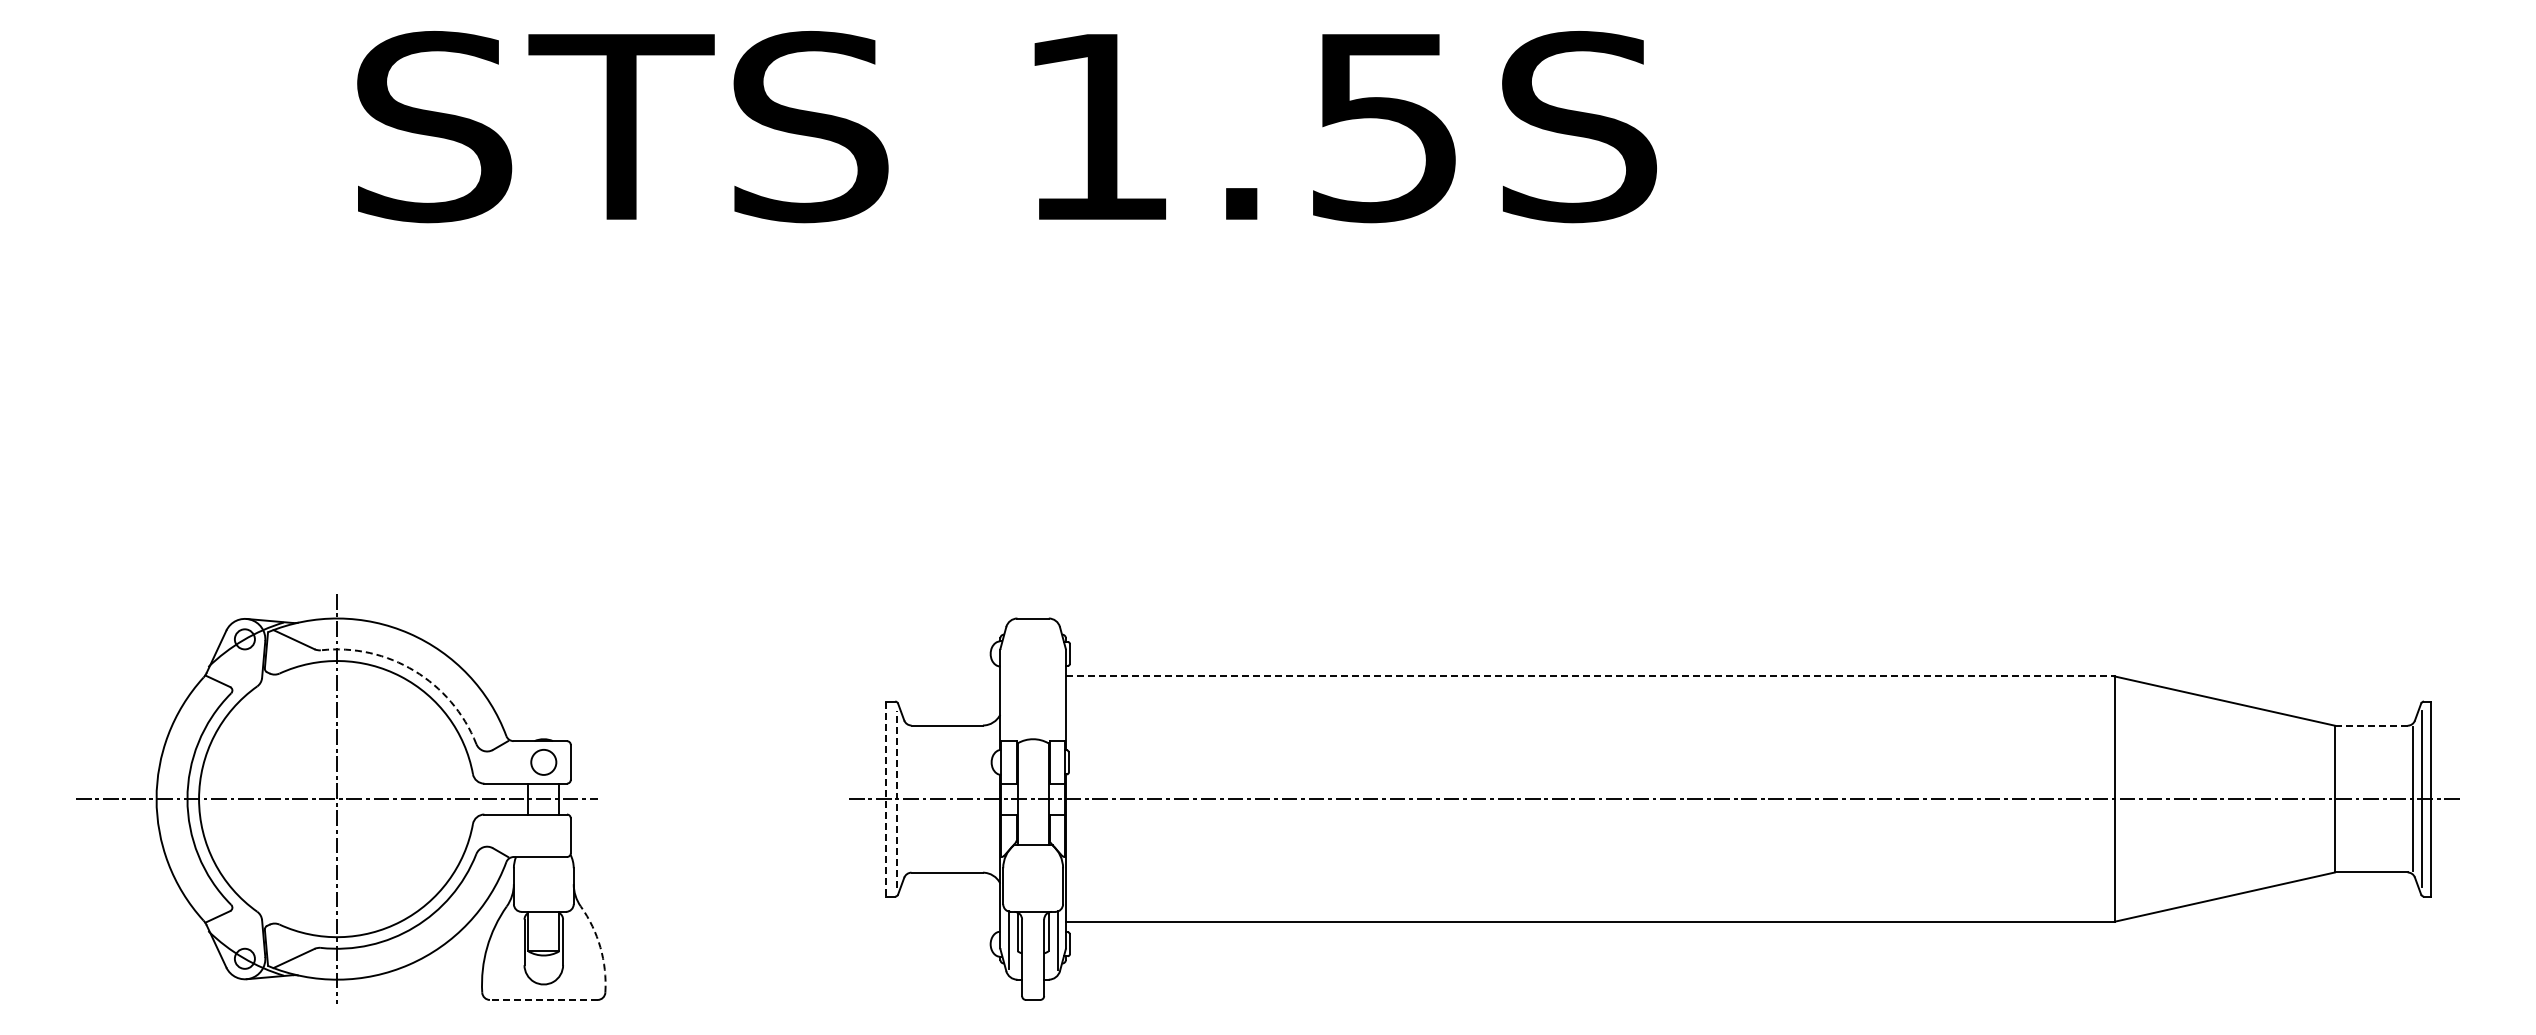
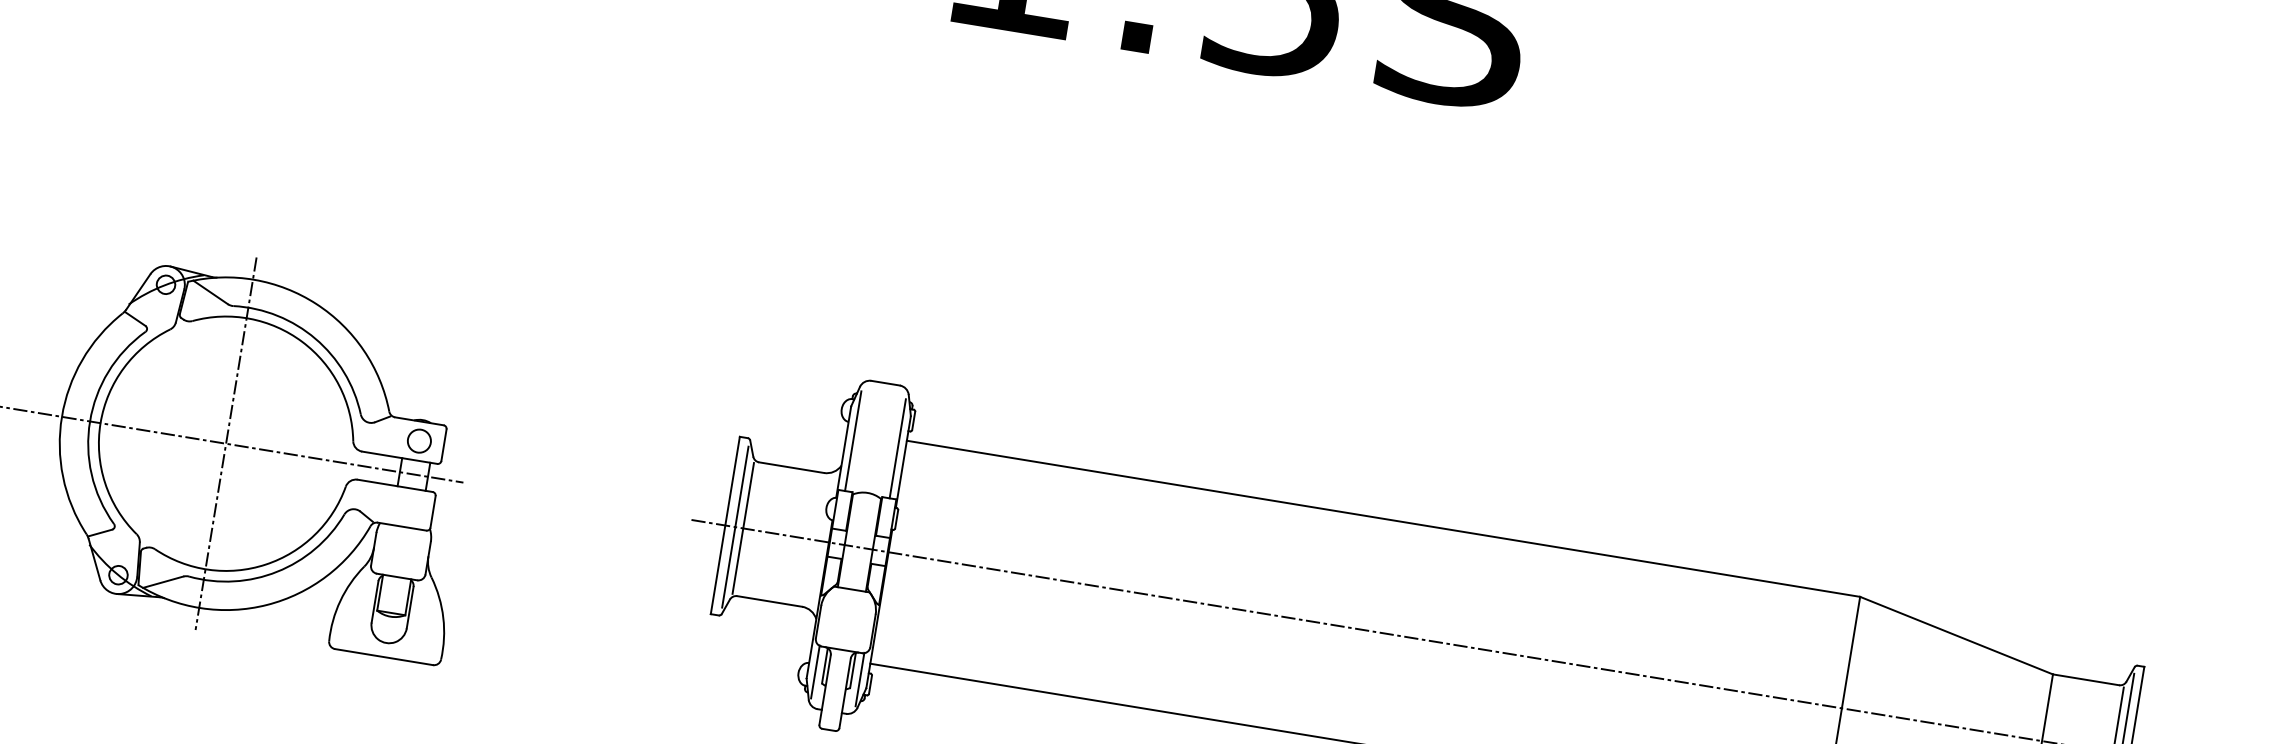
arc: (414, 670) -> (315, 338), dashed -> solid
line: (1590, 676) -> (1383, 518), dashed -> solid
line: (1008, 686) -> (853, 441), added
line: (1057, 686) -> (897, 448), added
line: (2371, 725) -> (2086, 679), dashed -> solid
line: (897, 798) -> (735, 526), dashed -> solid
line: (886, 799) -> (725, 525), dashed -> solid
line: (906, 799) -> (743, 528), added
arc: (600, 947) -> (443, 617), dashed -> solid
line: (543, 999) -> (383, 656), dashed -> solid

